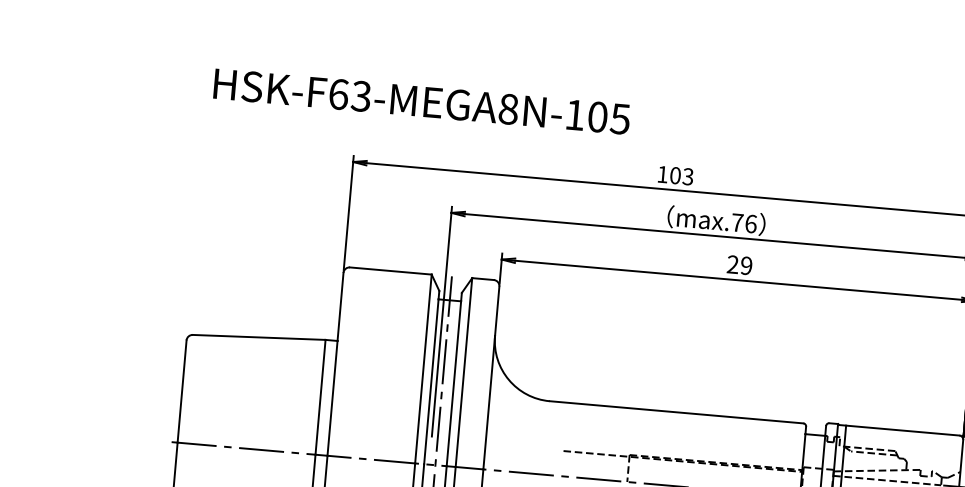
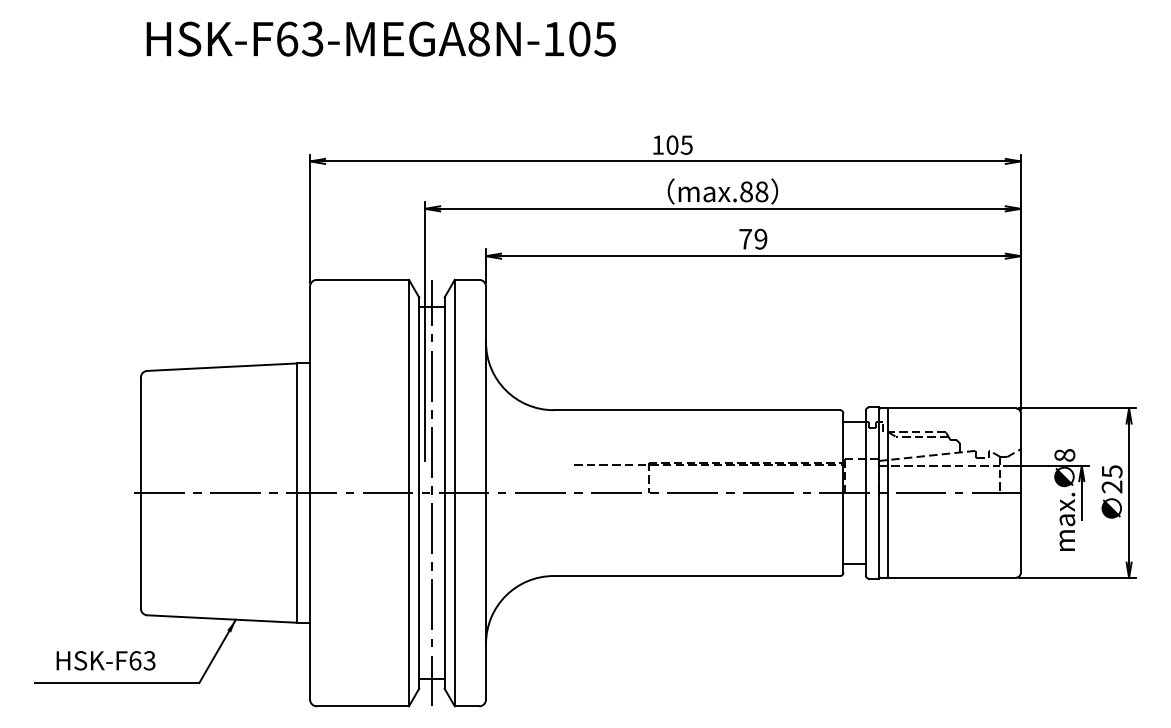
text: (421, 101) -> (380, 38), moved
text: (687, 176) -> (686, 144), 103 -> 105
text: (744, 223) -> (754, 191), max.76 -> max.88
text: (732, 264) -> (745, 238), 29 -> 79

